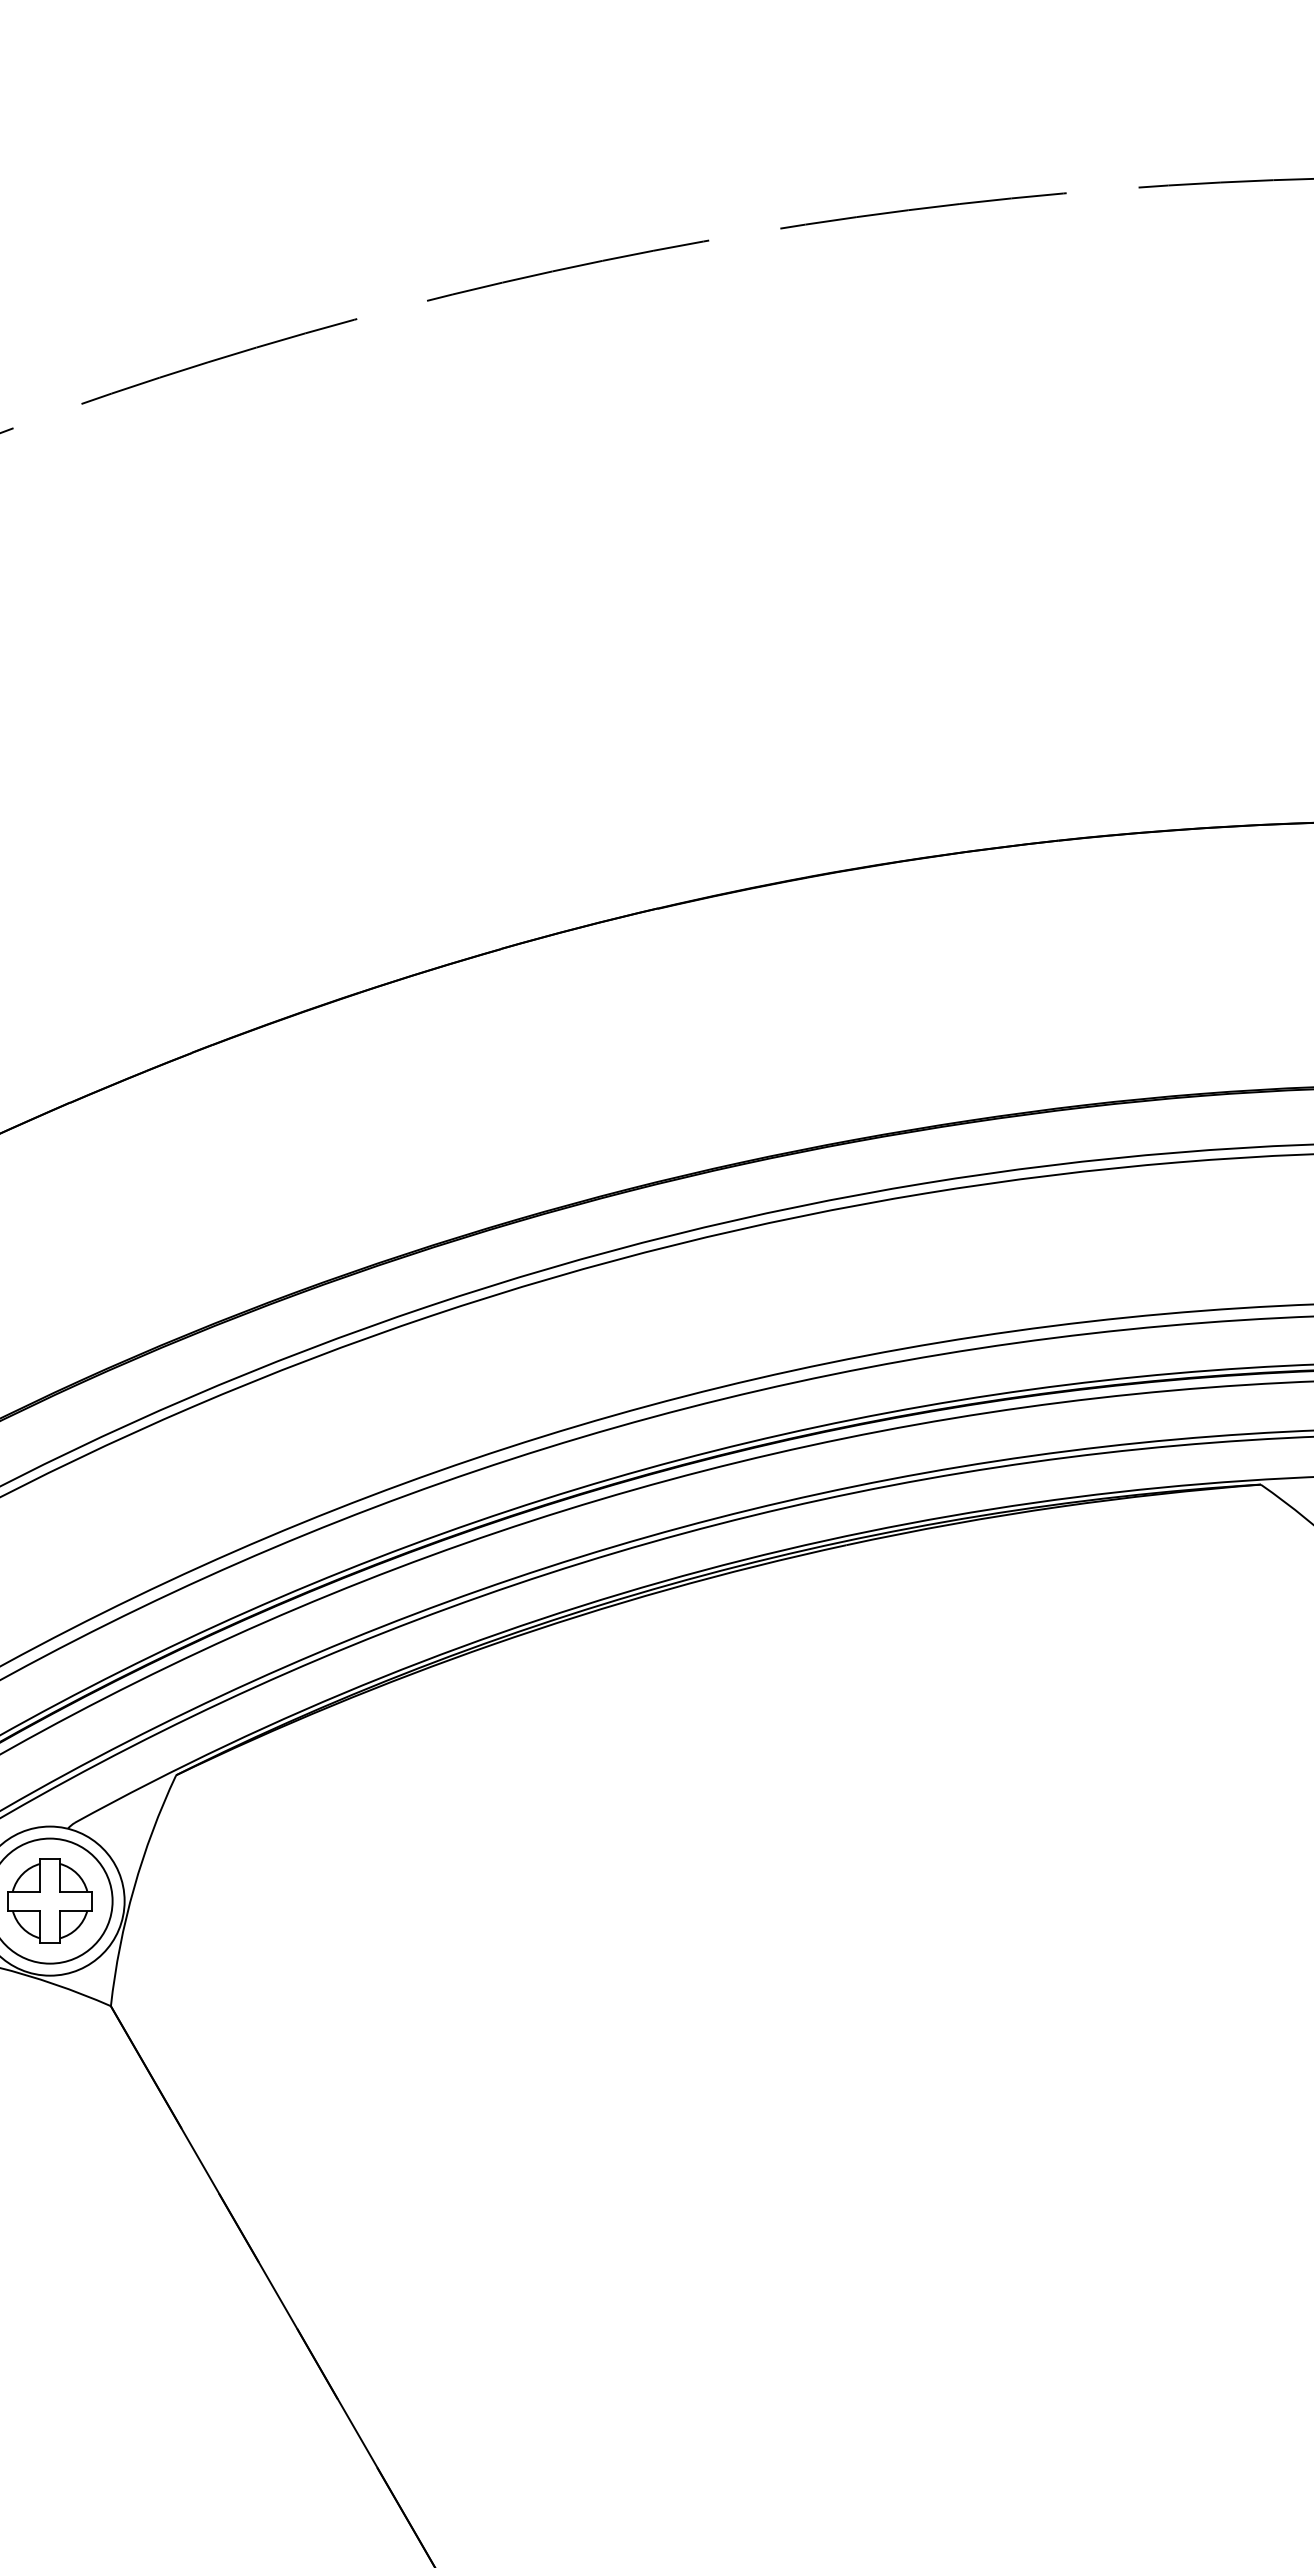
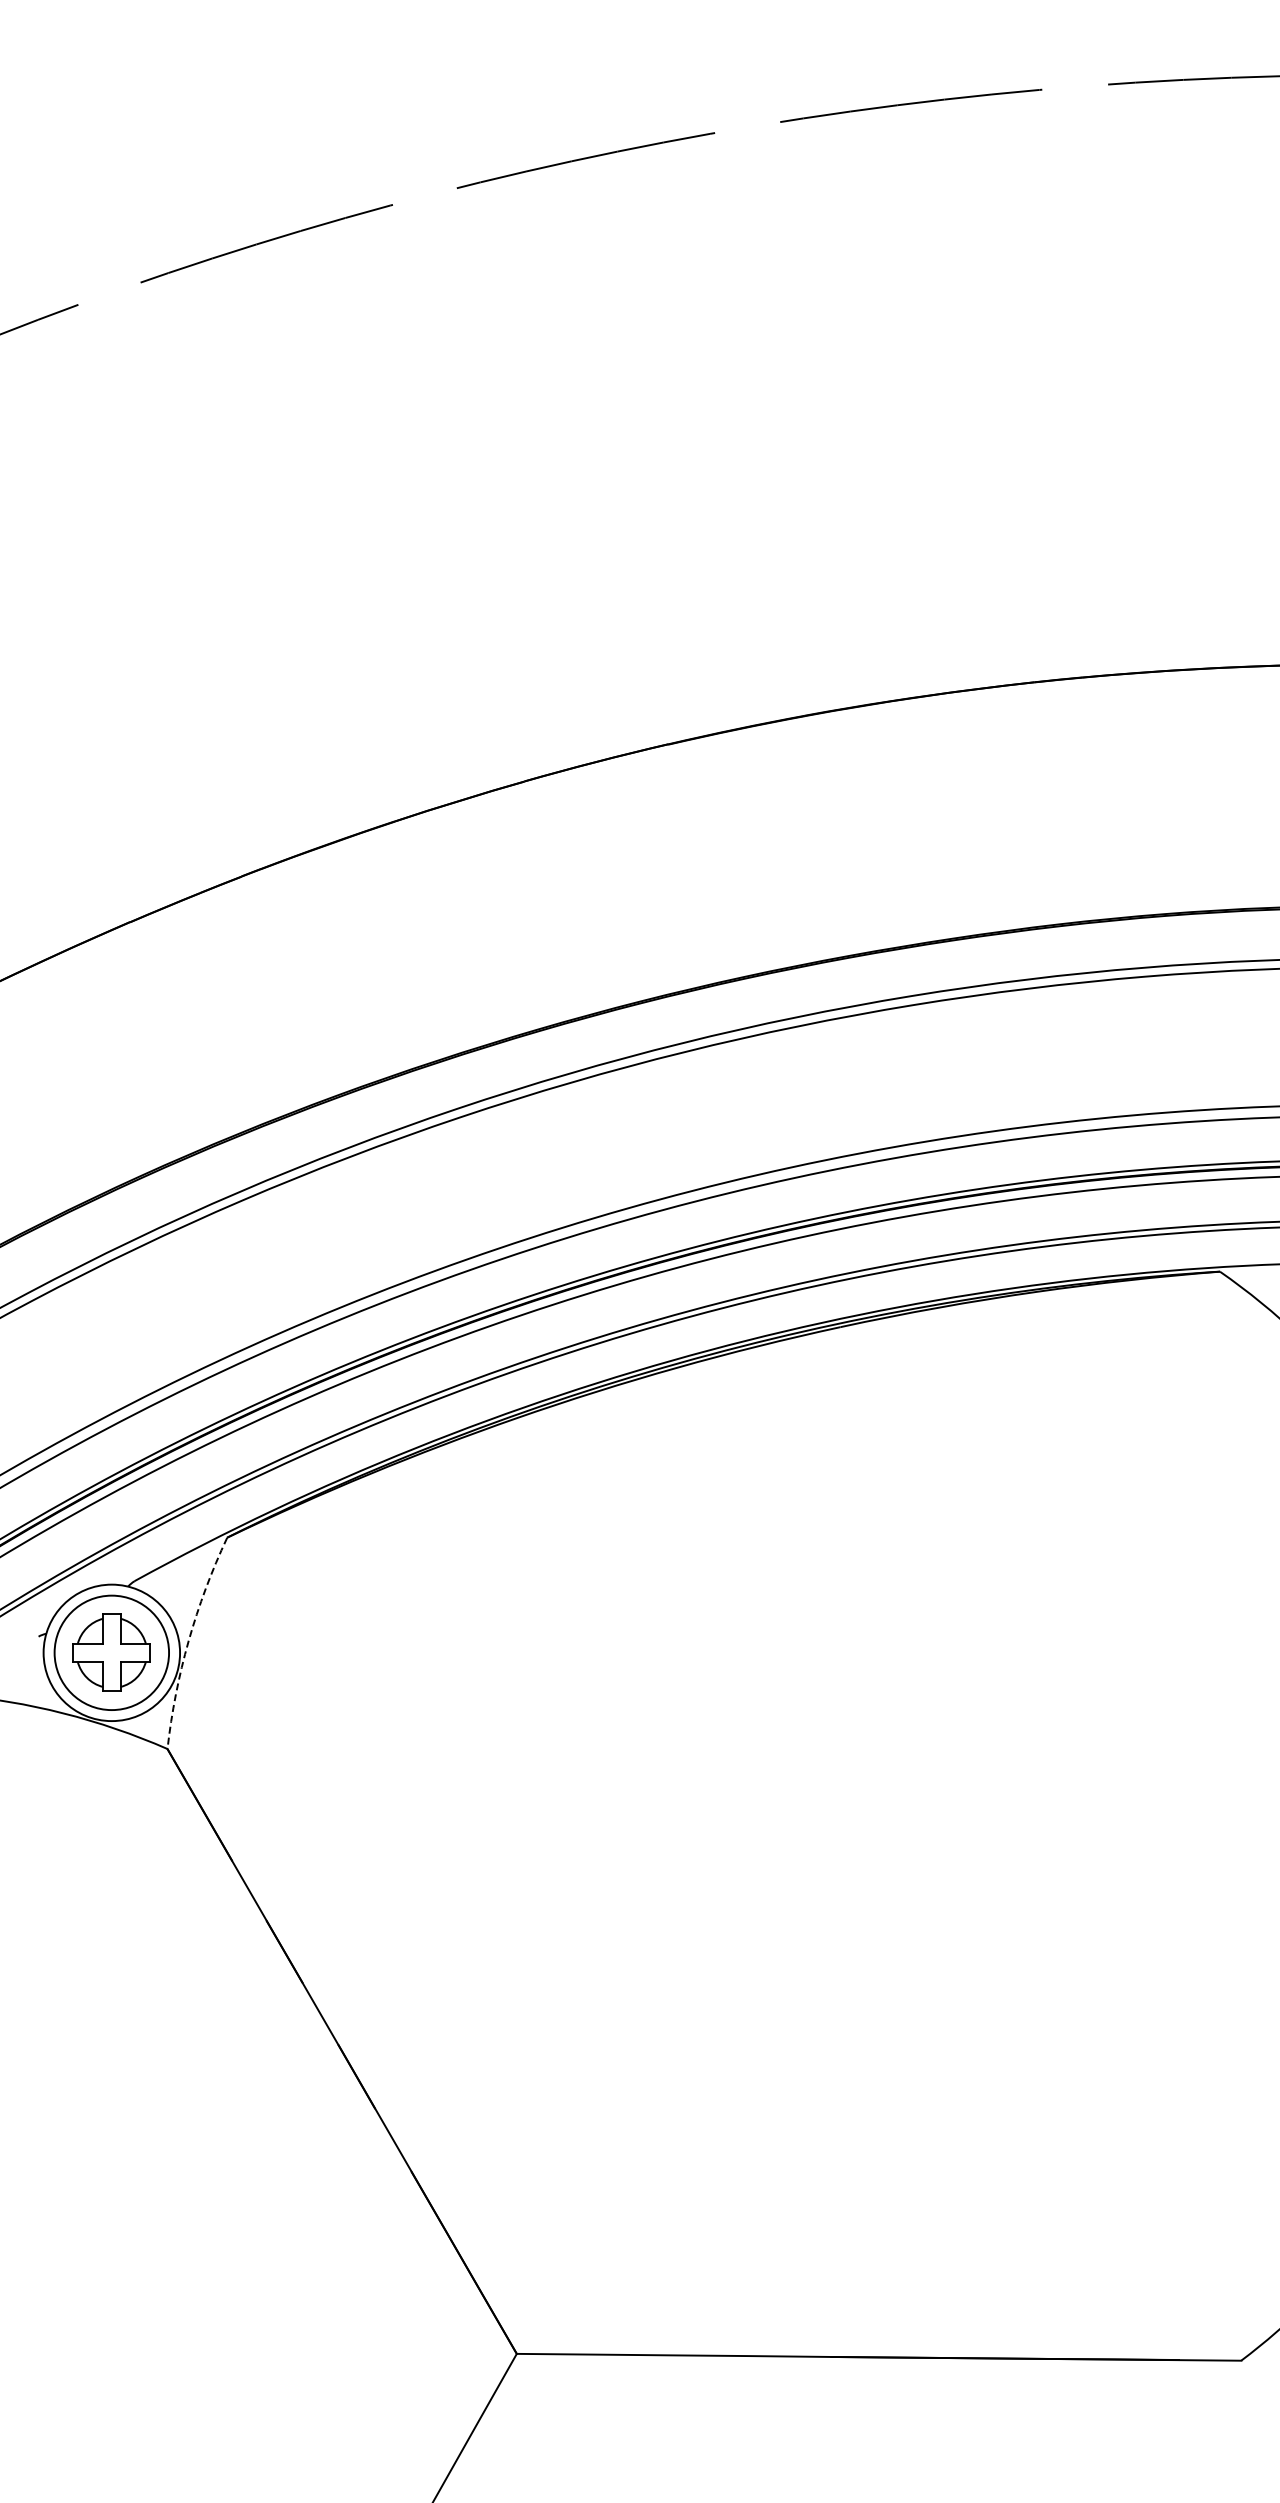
arc: (133, 1887) -> (188, 1640), solid -> dashed

